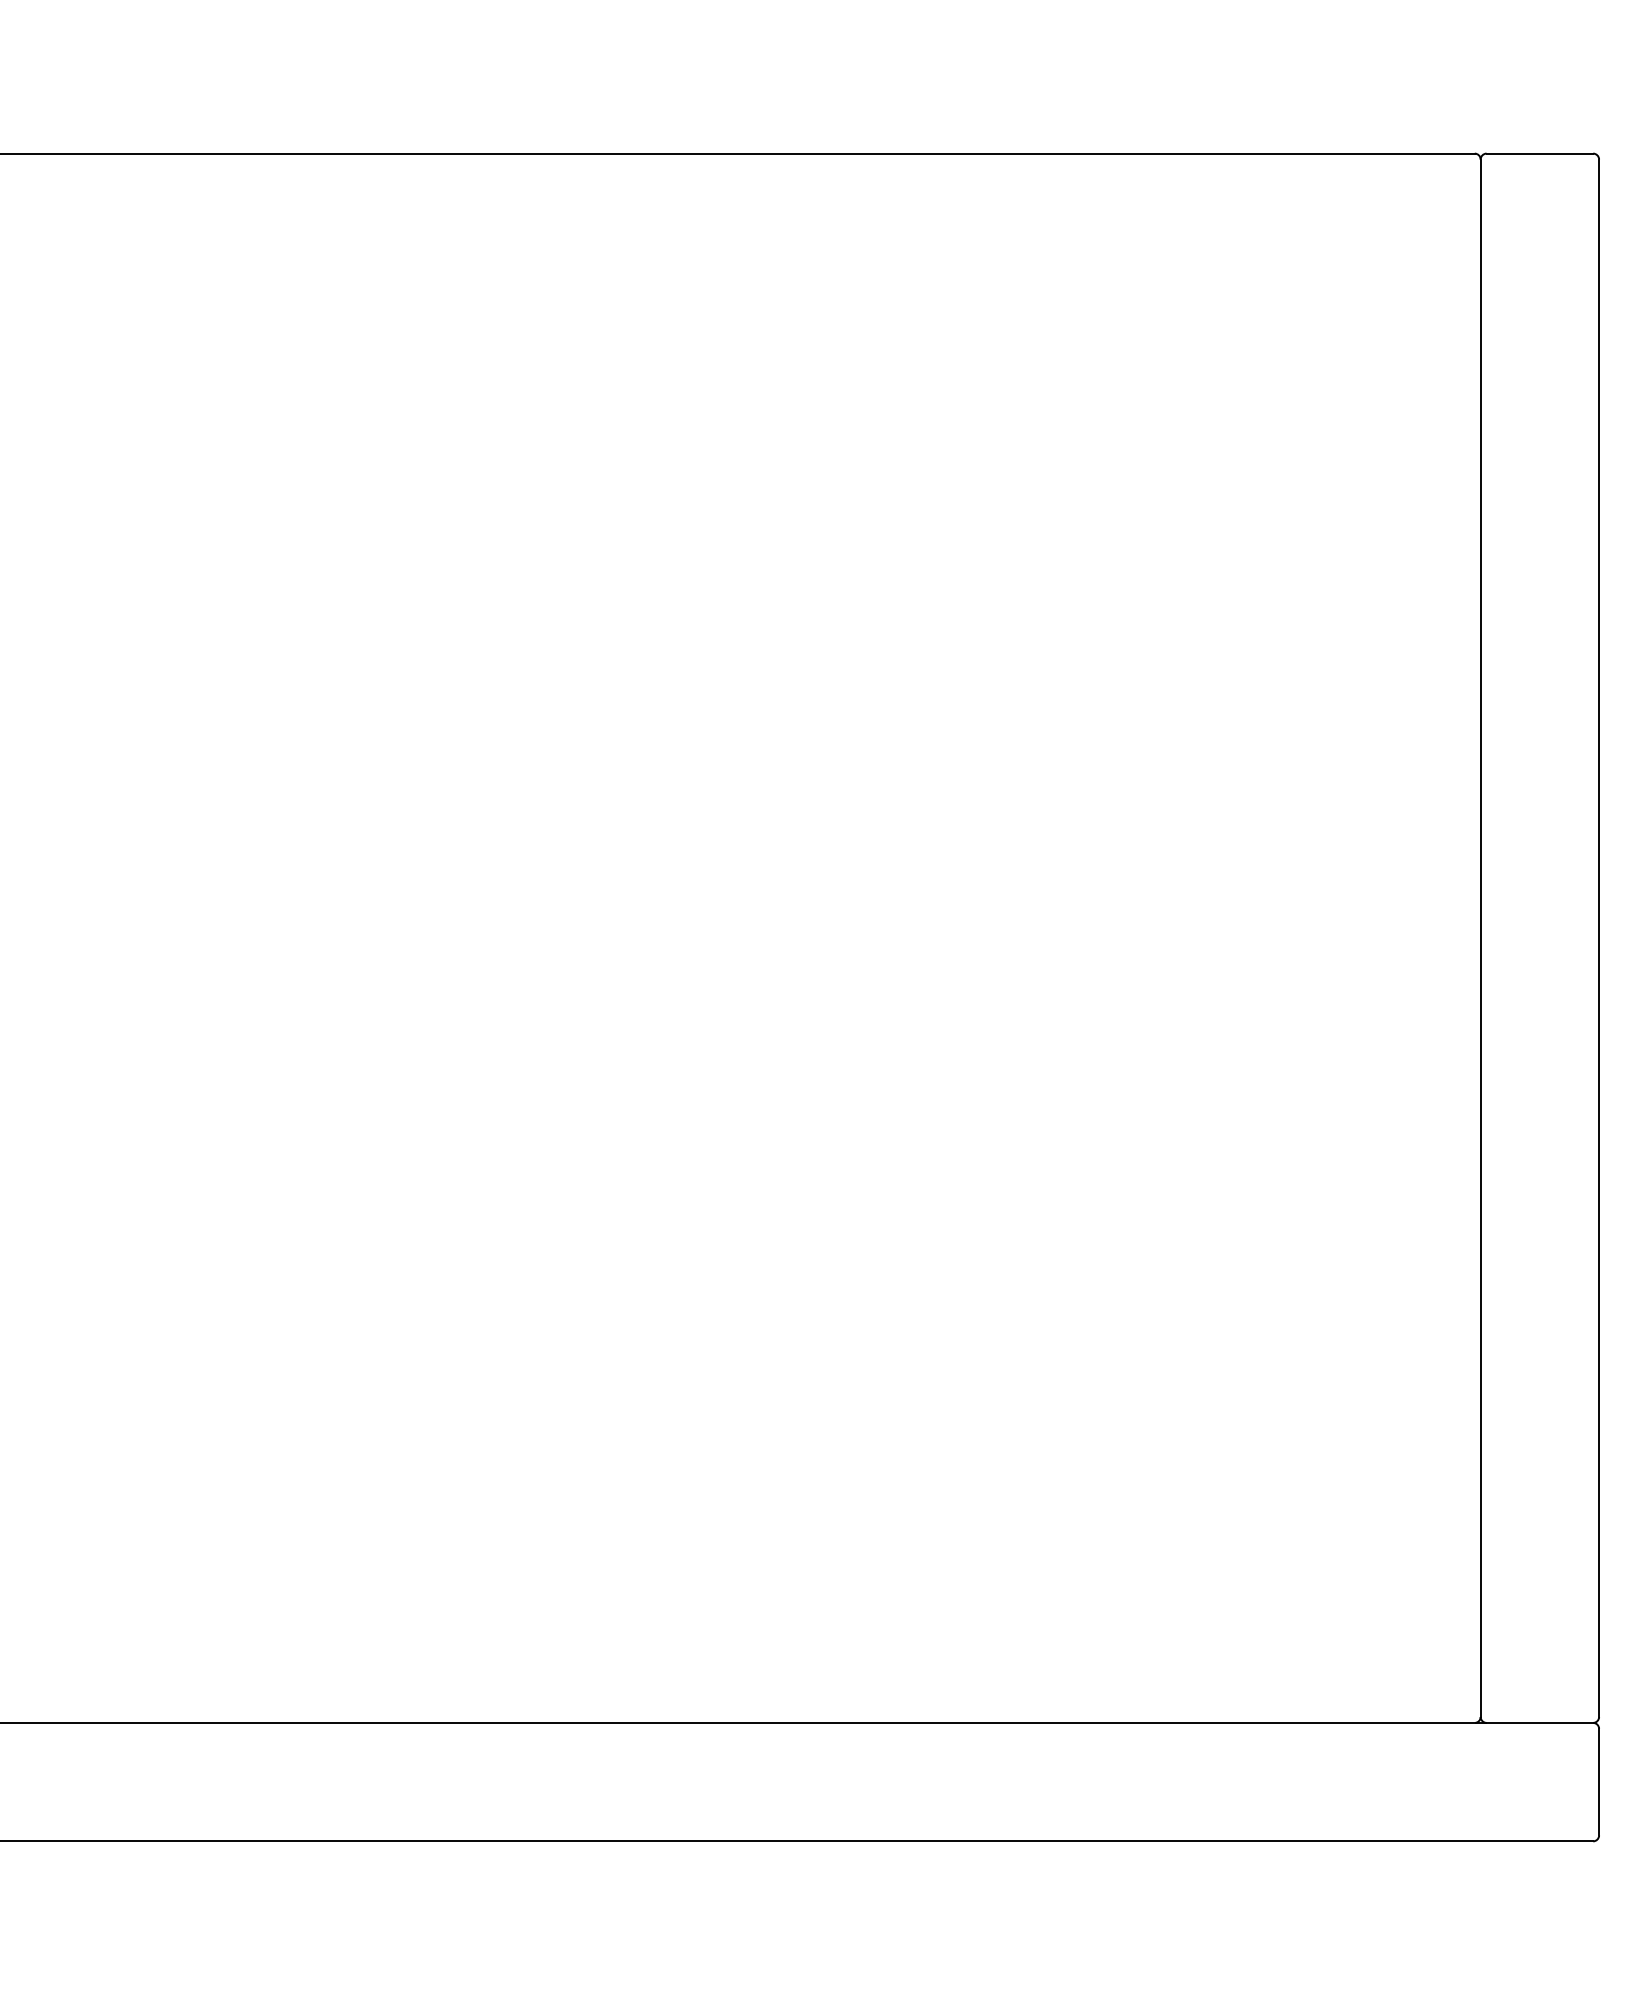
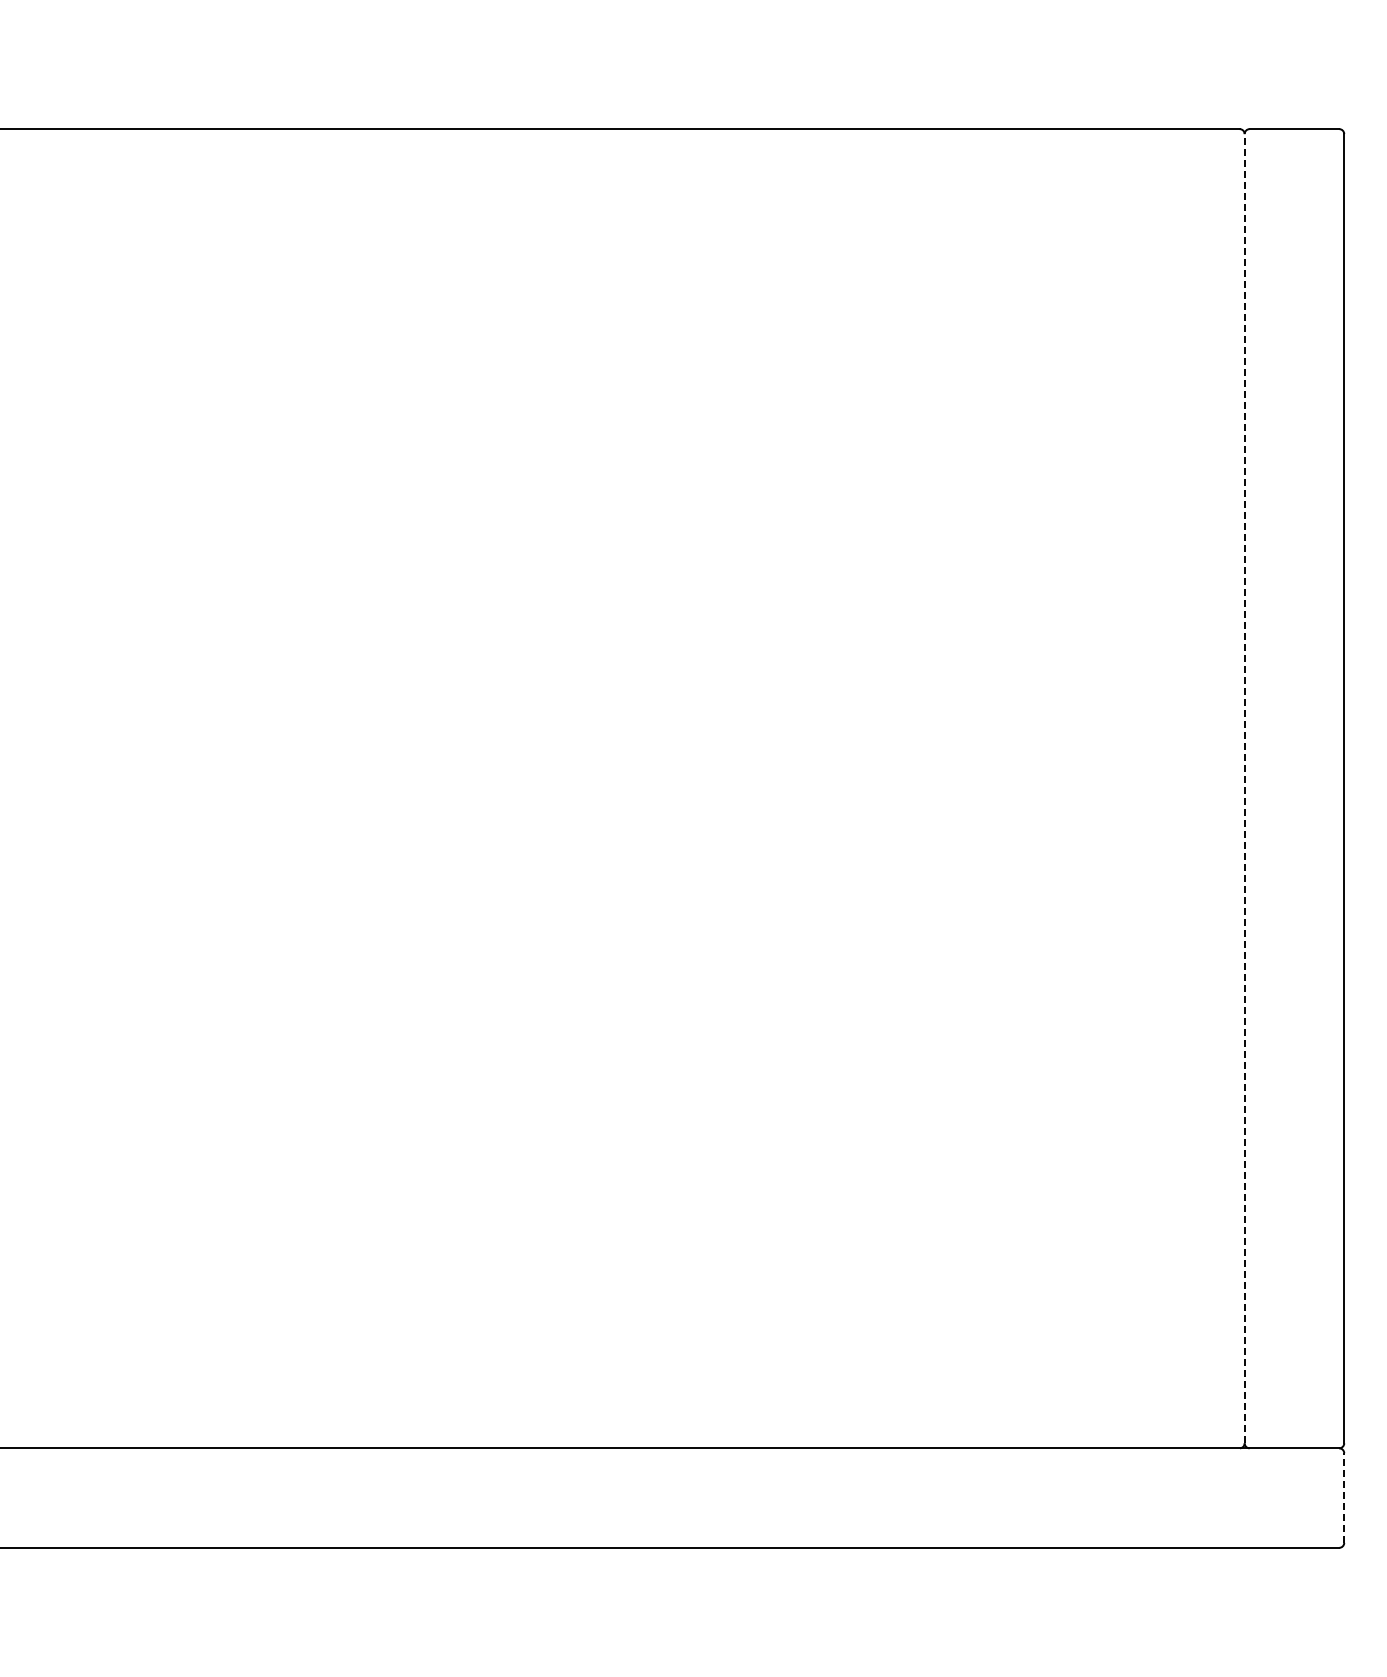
line: (1480, 938) -> (1244, 788), solid -> dashed
line: (1599, 1782) -> (1344, 1498), solid -> dashed

